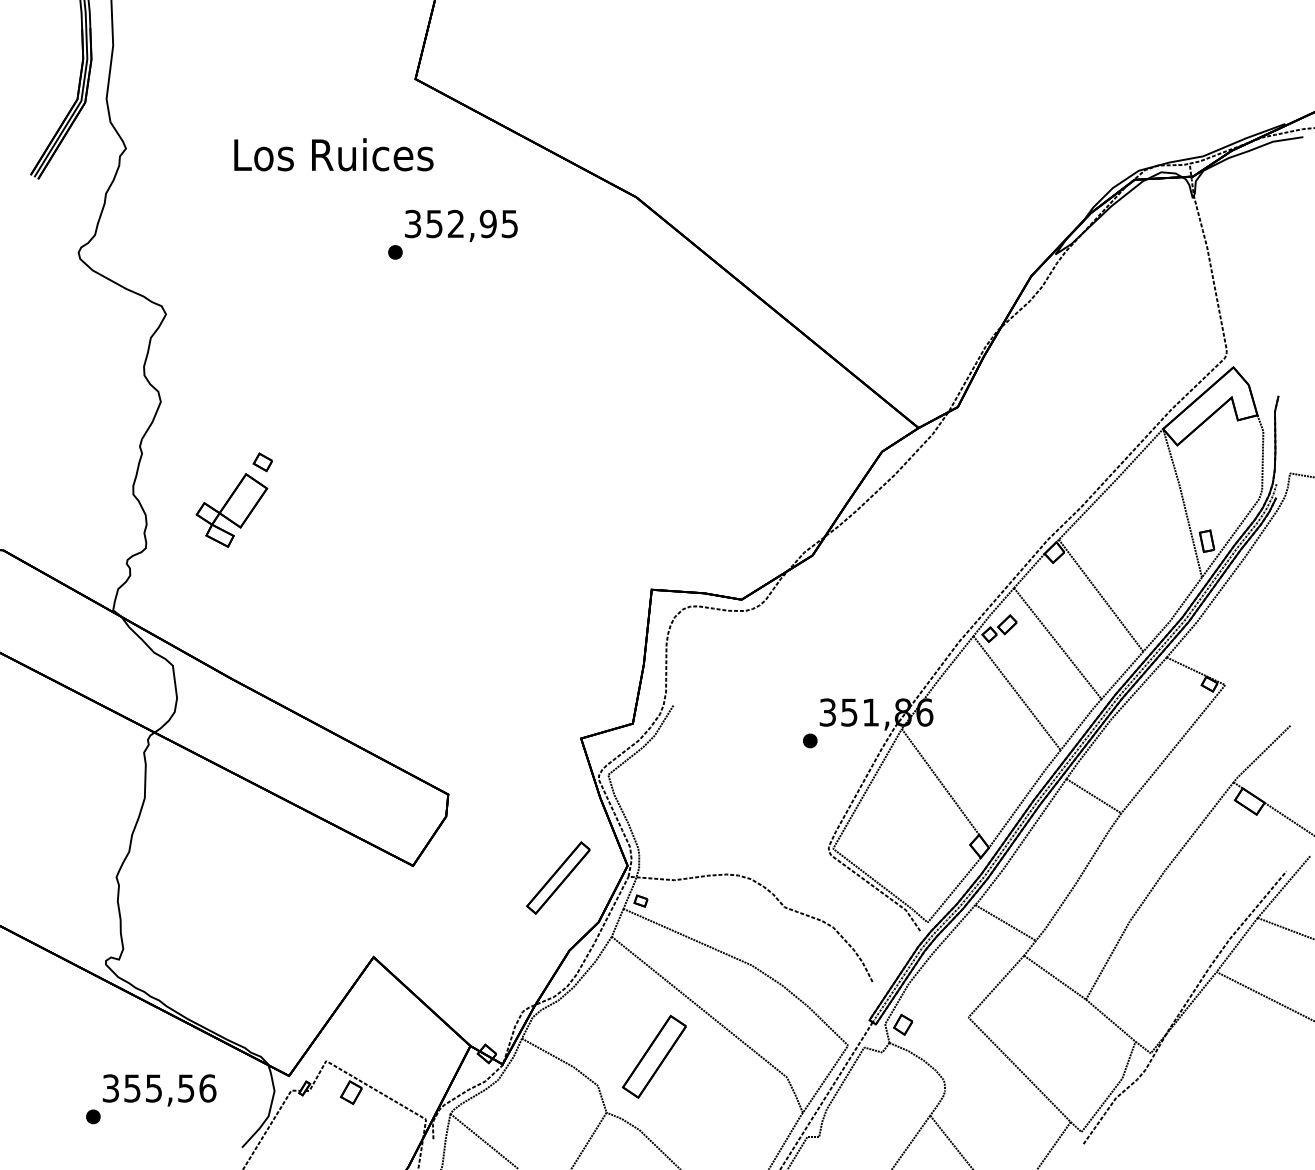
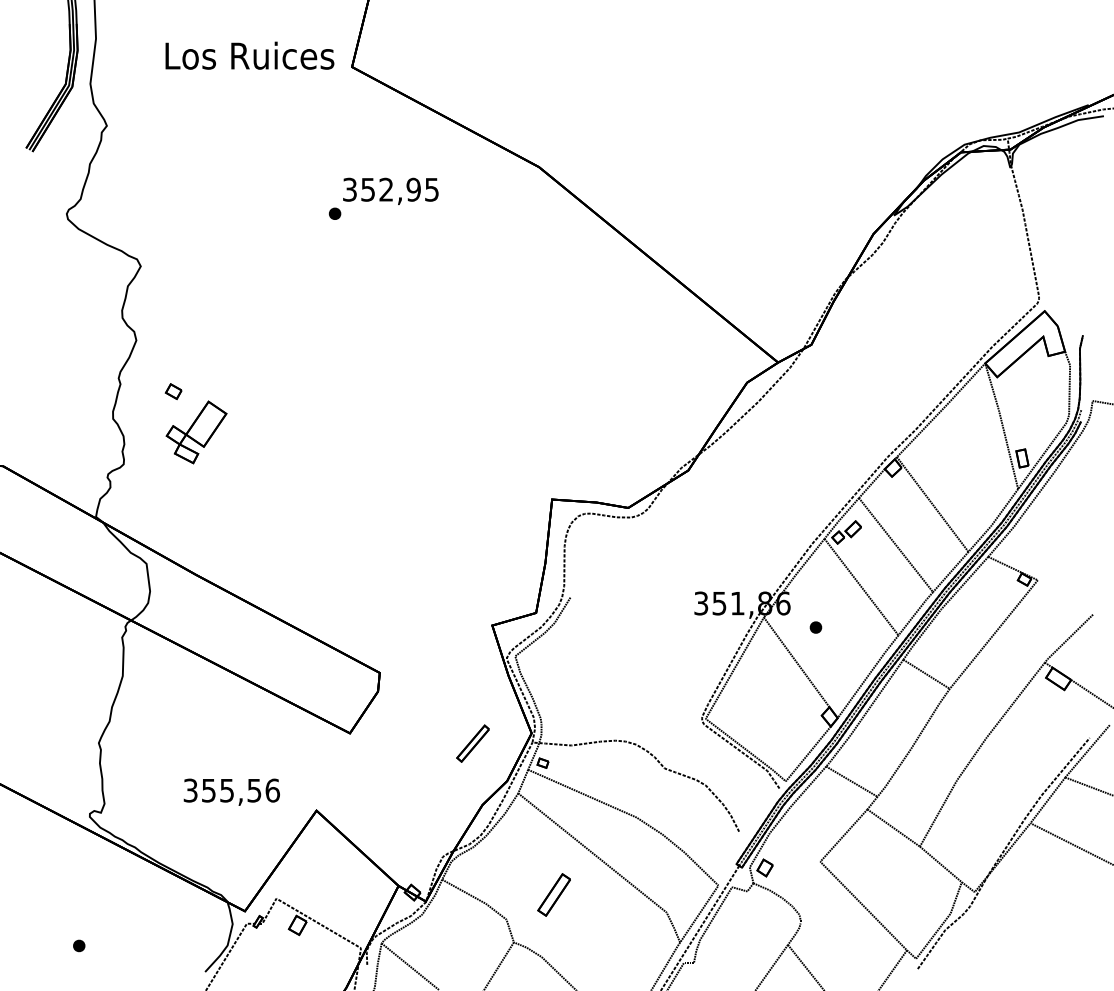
text: (333, 154) -> (249, 55), moved
part: (262, 462) -> (173, 391), moved
part: (810, 740) -> (816, 627), moved
part: (558, 877) -> (473, 743), size x0.6
part: (653, 1056) -> (553, 894), size x0.6
text: (159, 1090) -> (231, 792), moved

